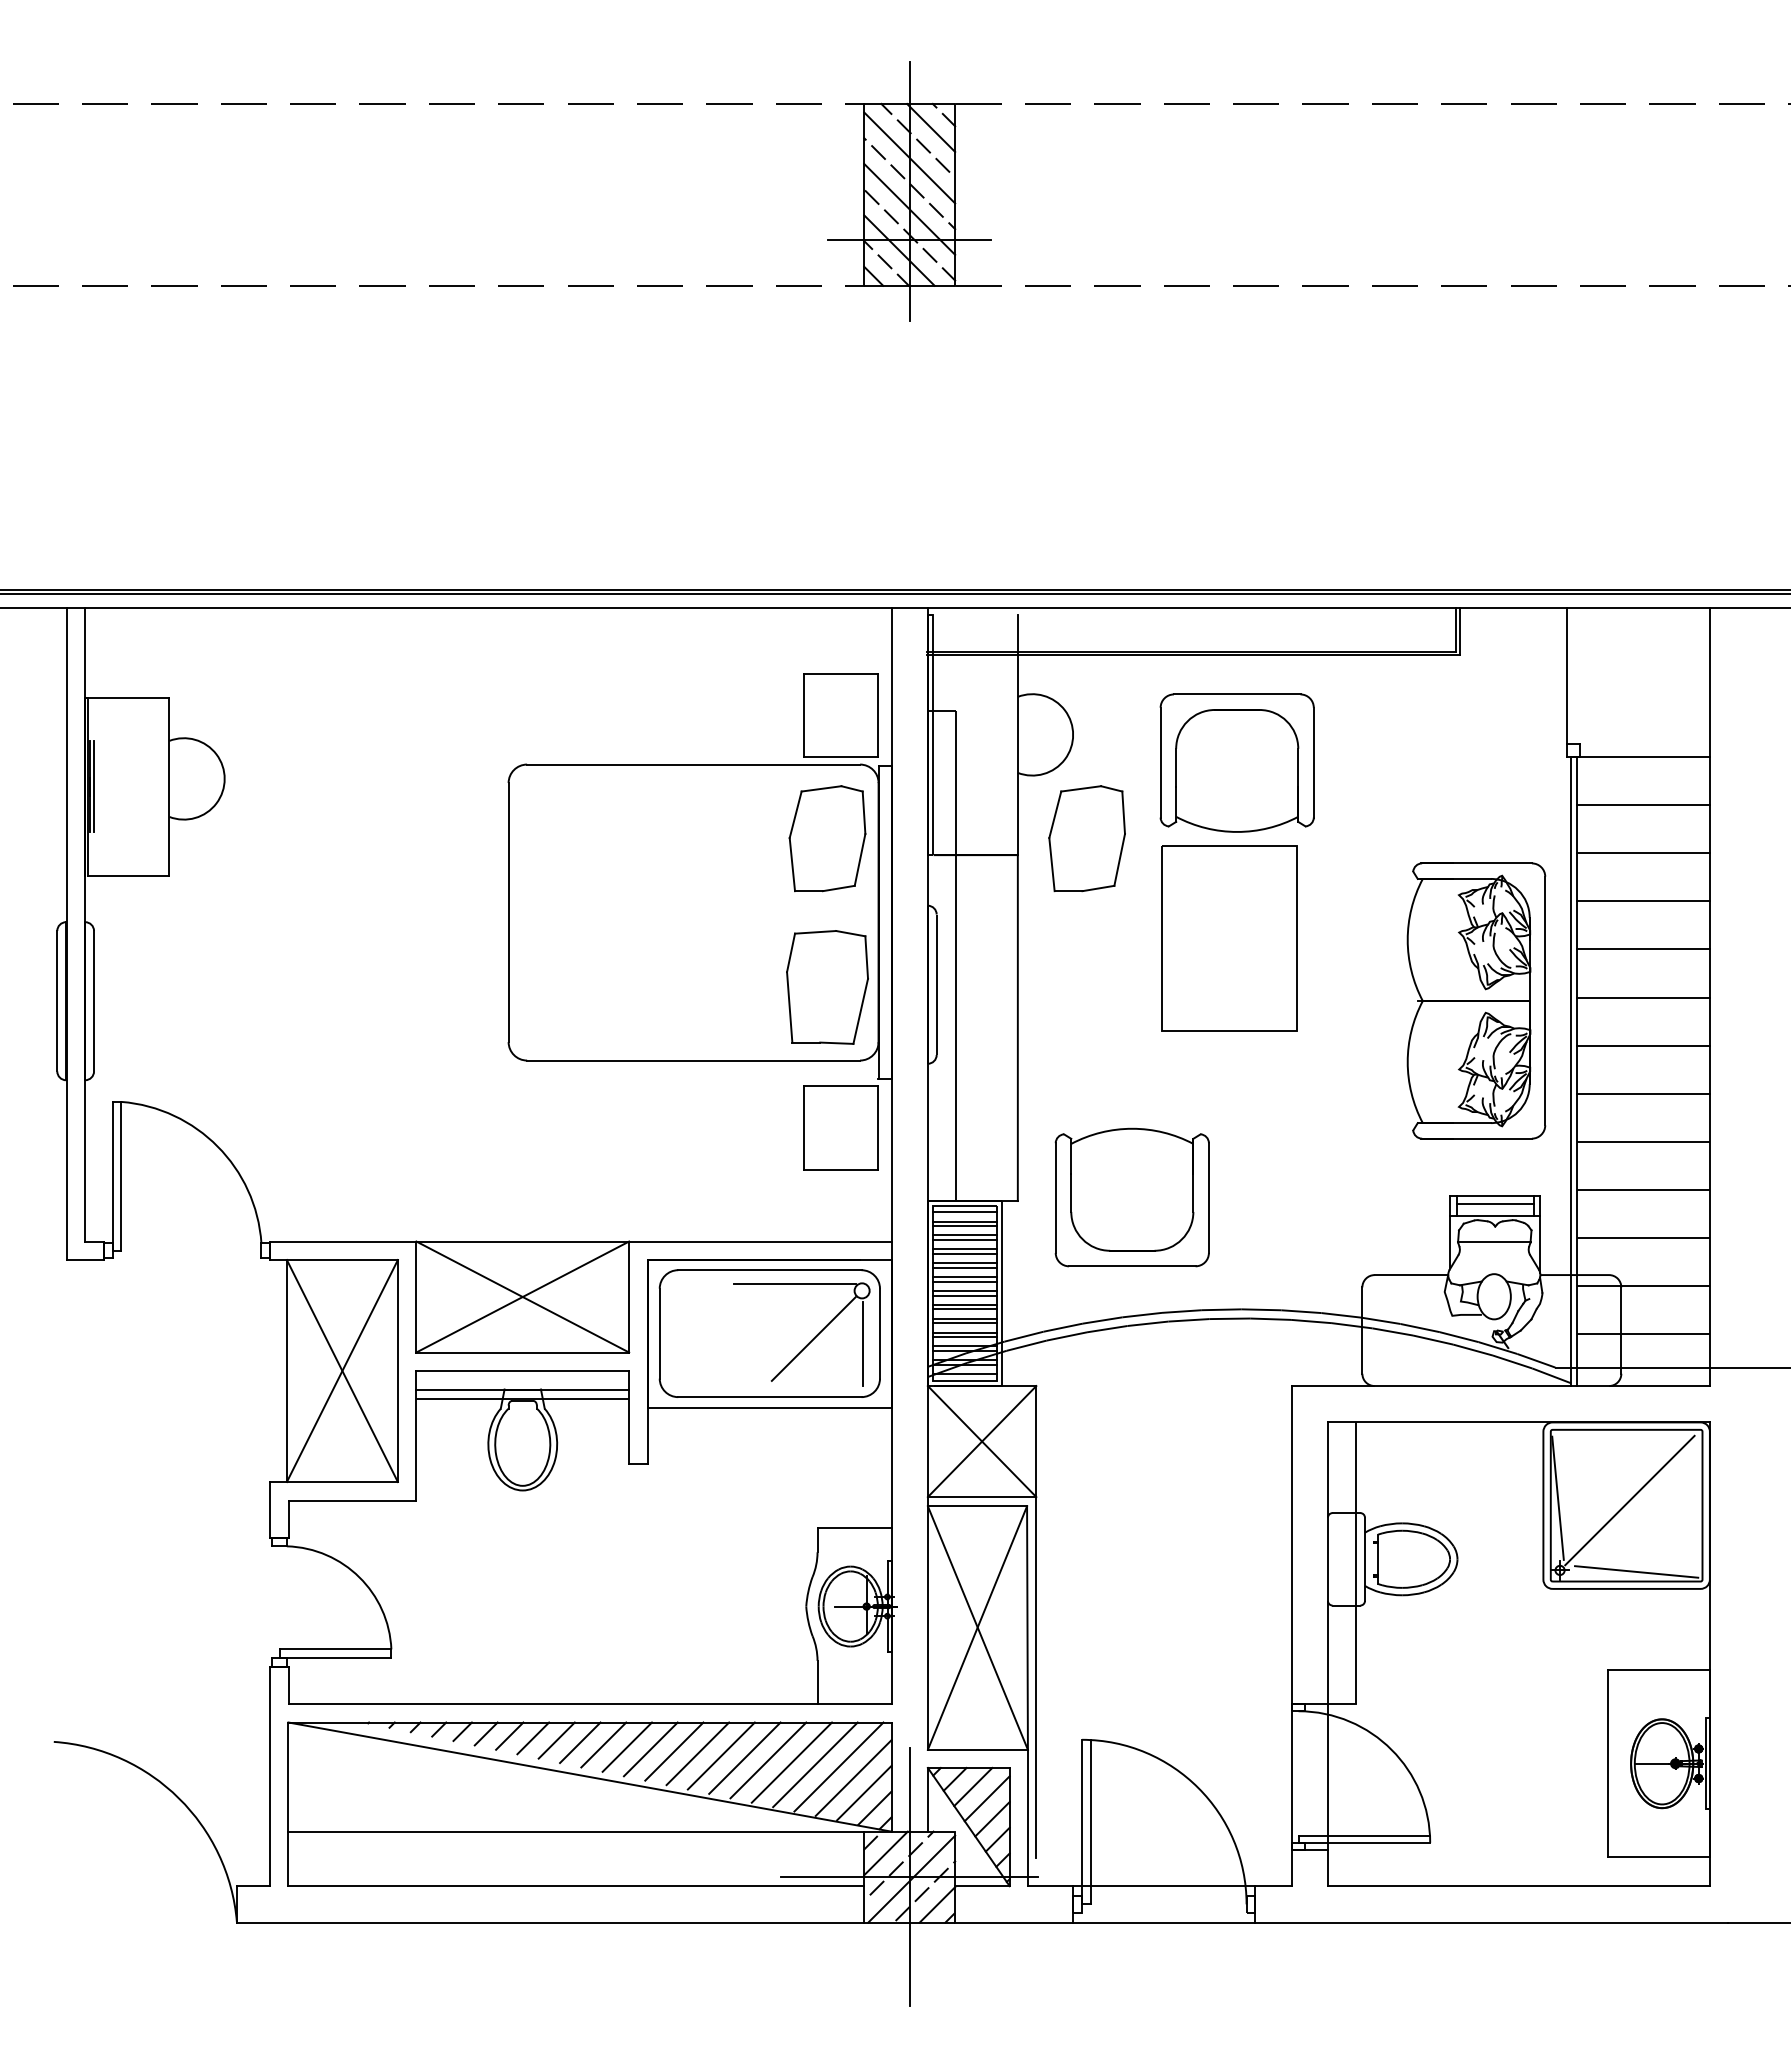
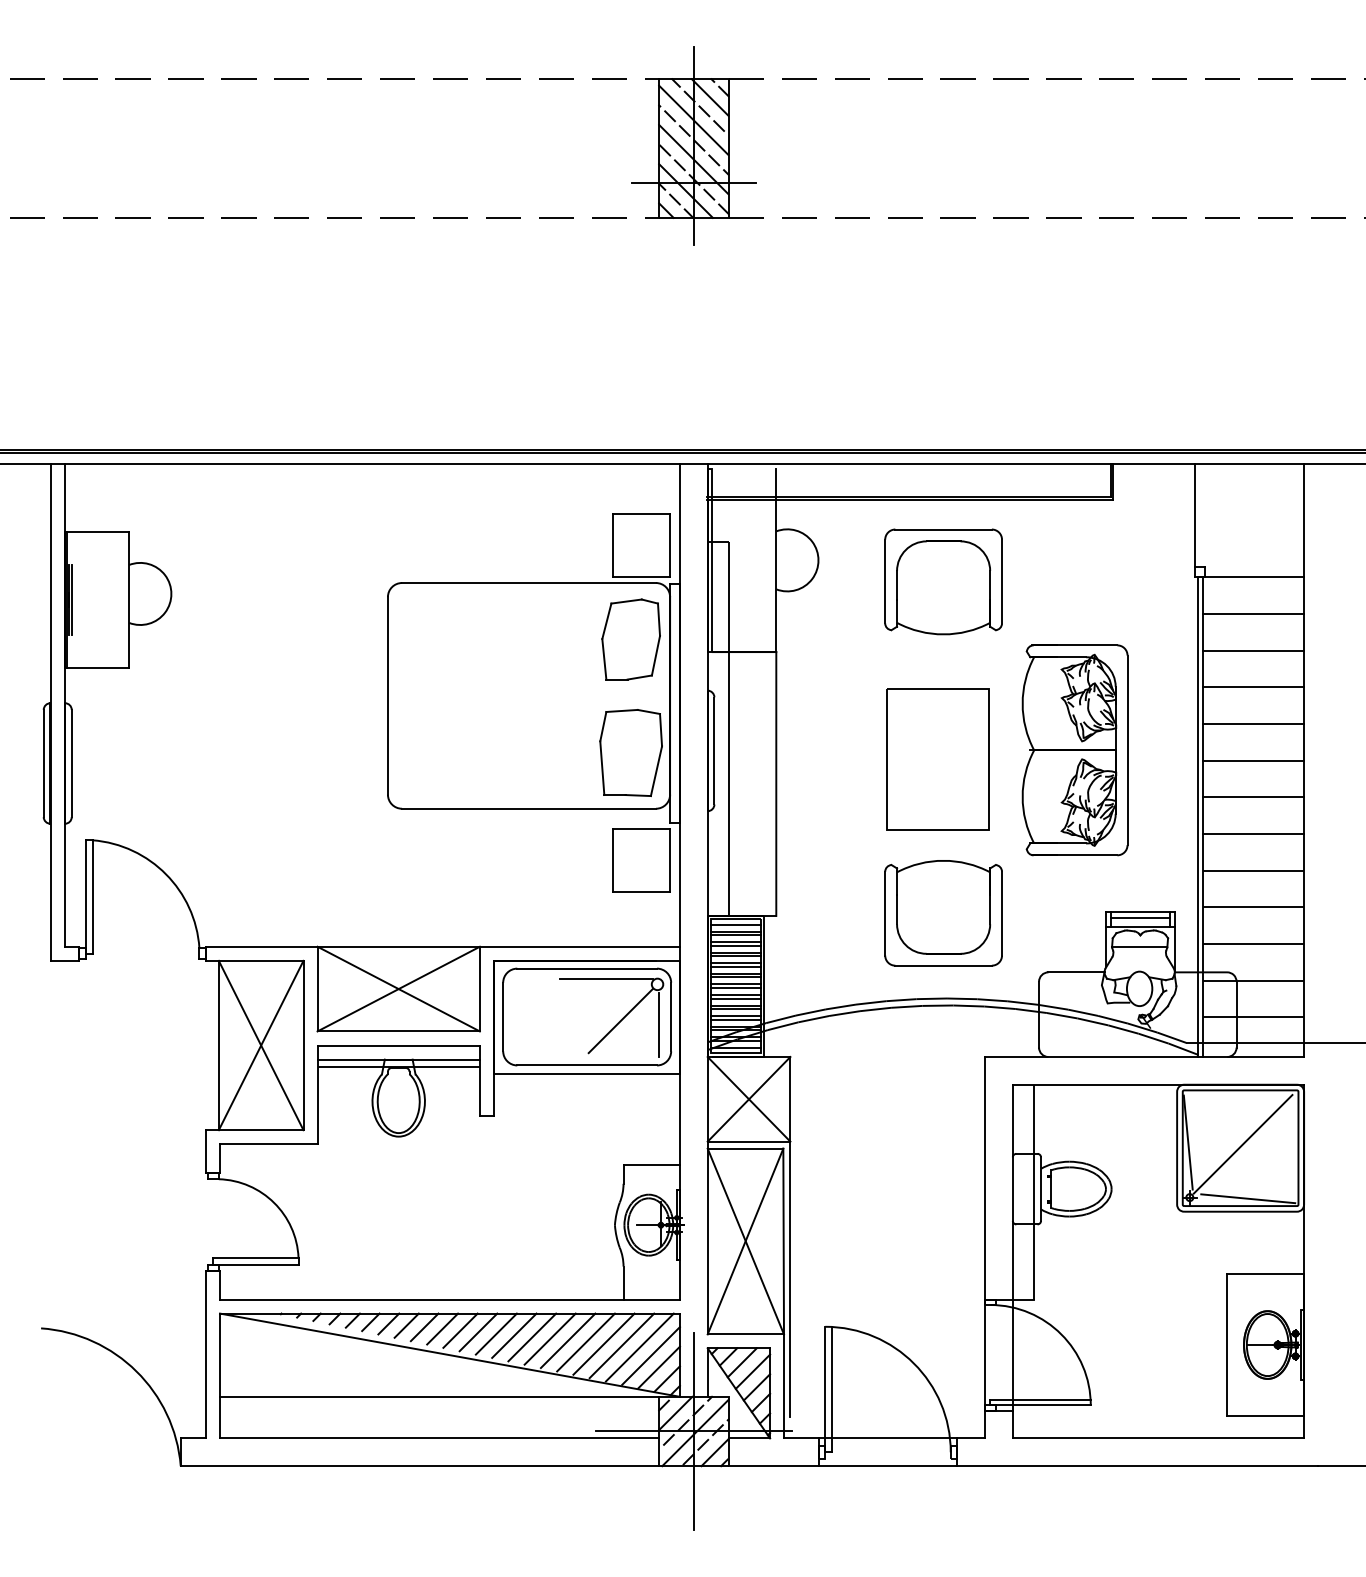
part: (1086, 838) -> (828, 639), removed
part: (1229, 938) -> (937, 759), moved
part: (1475, 1001) -> (1074, 750), moved
part: (1132, 1197) -> (943, 913), moved

